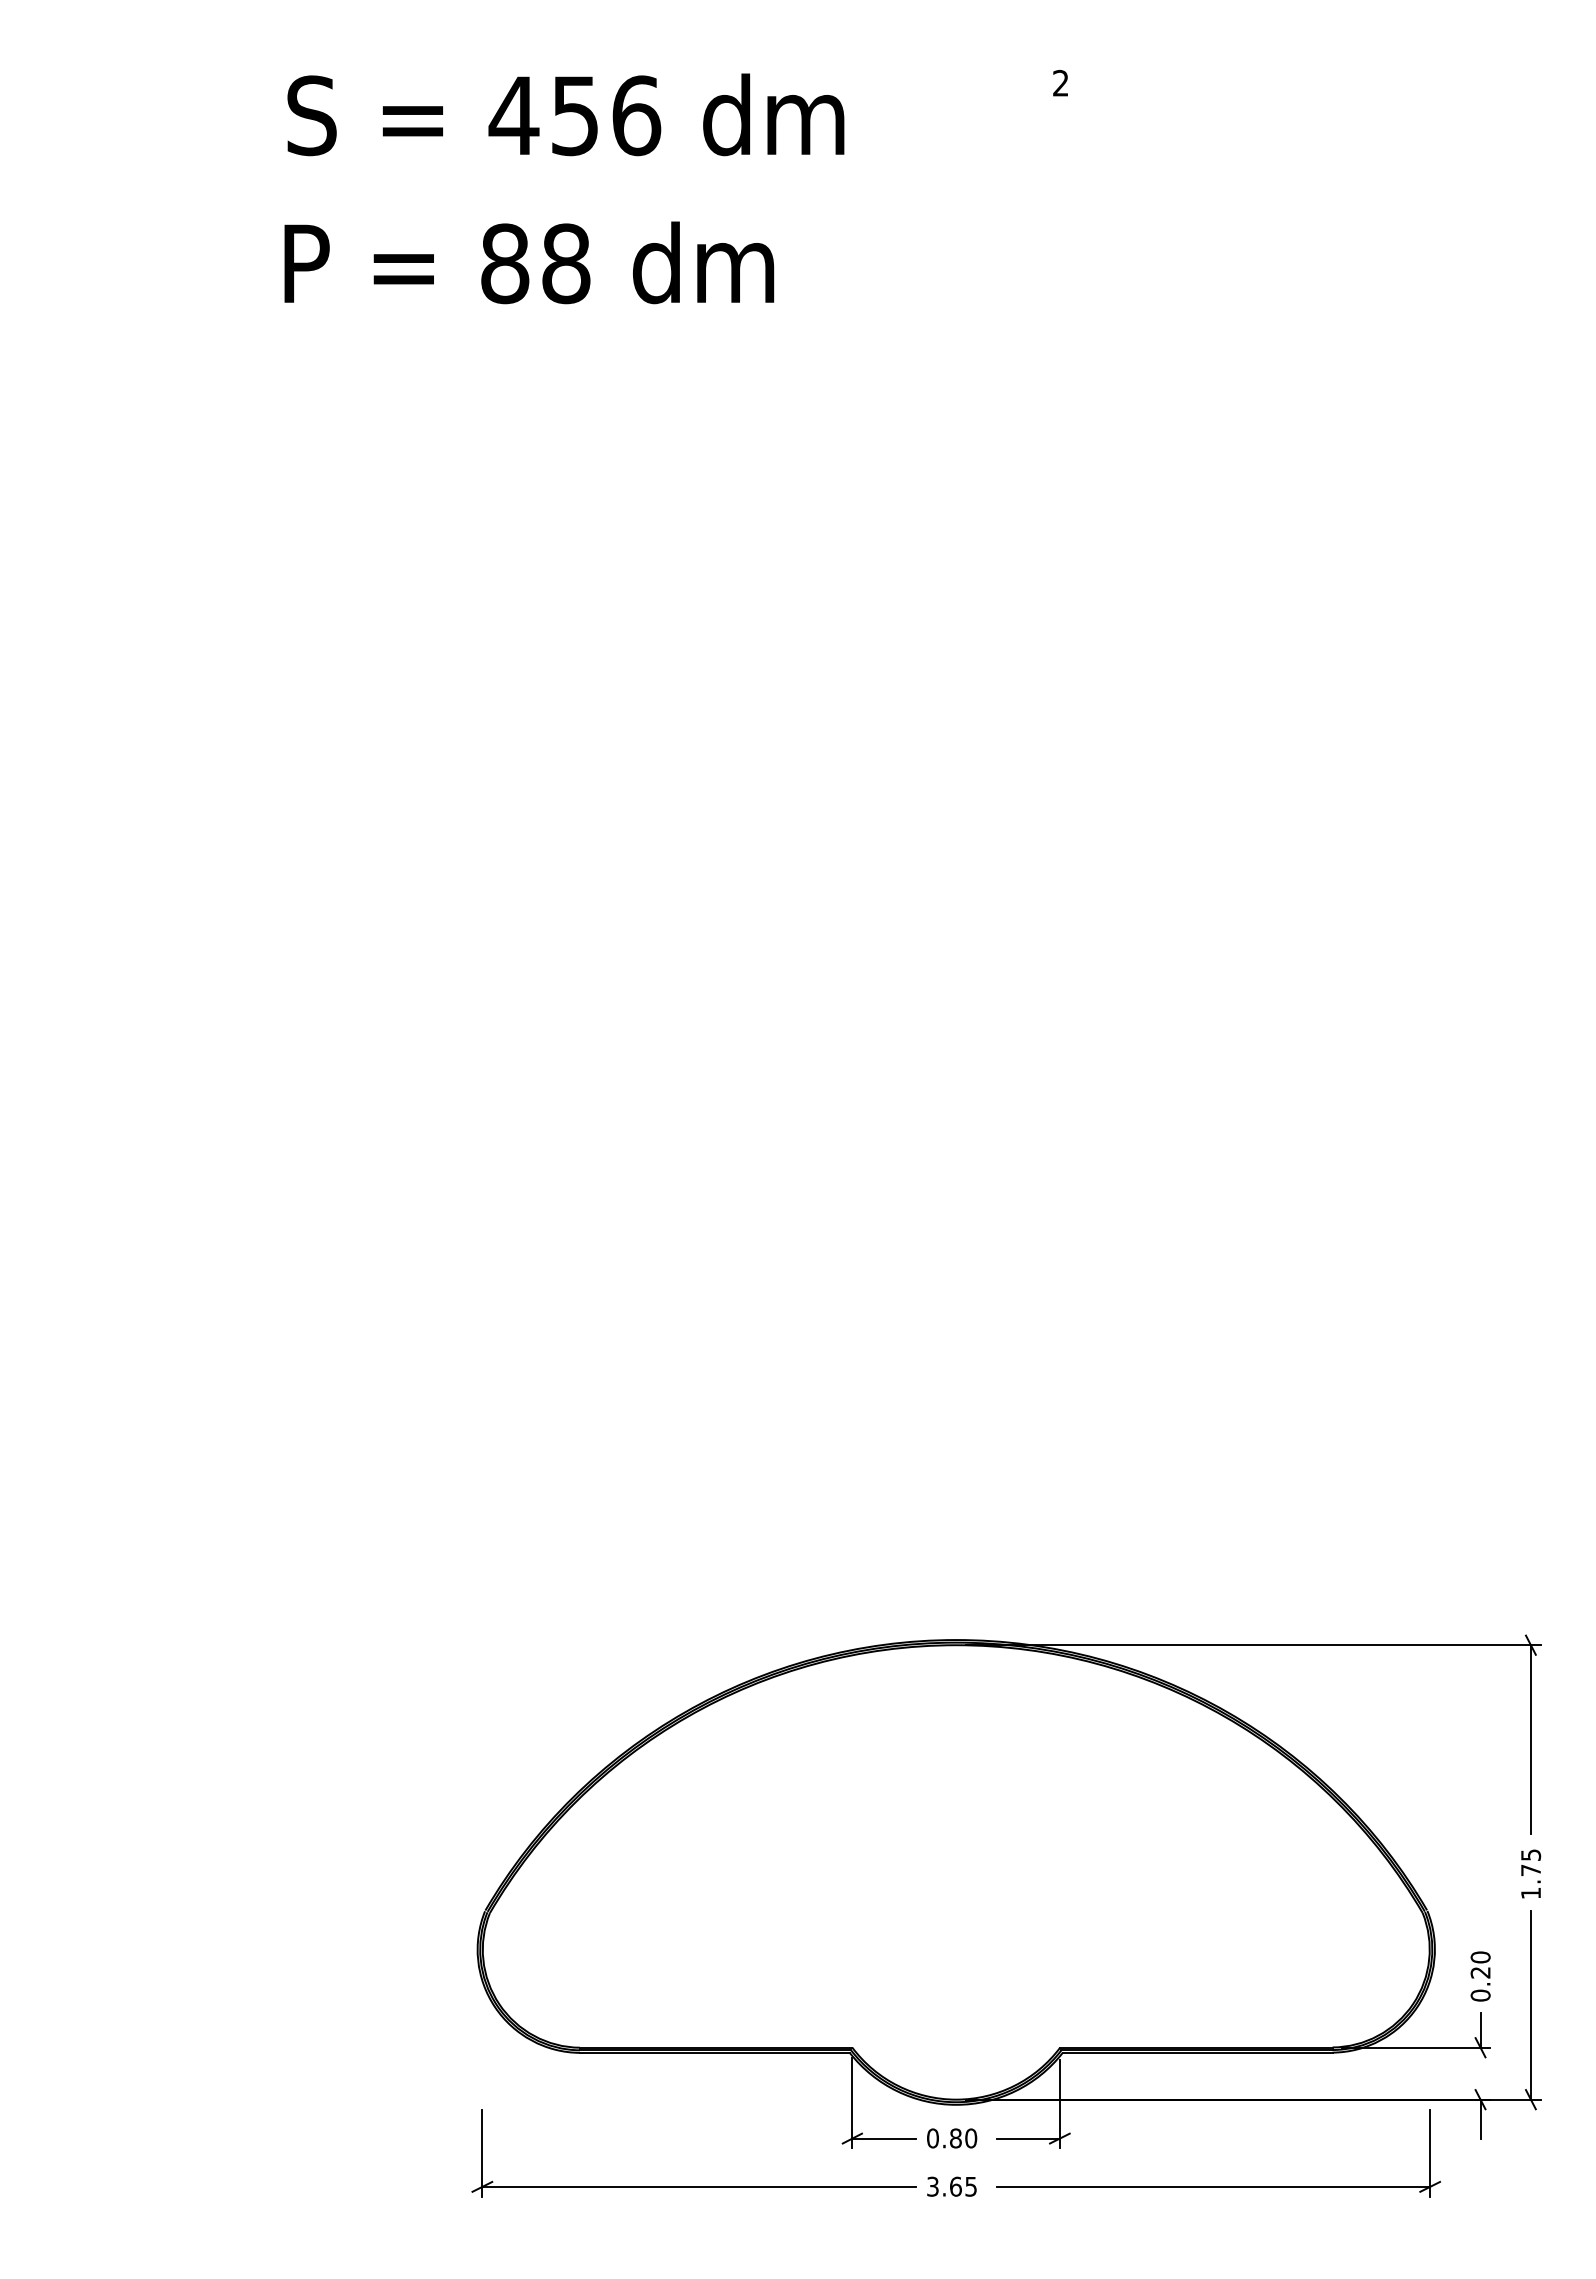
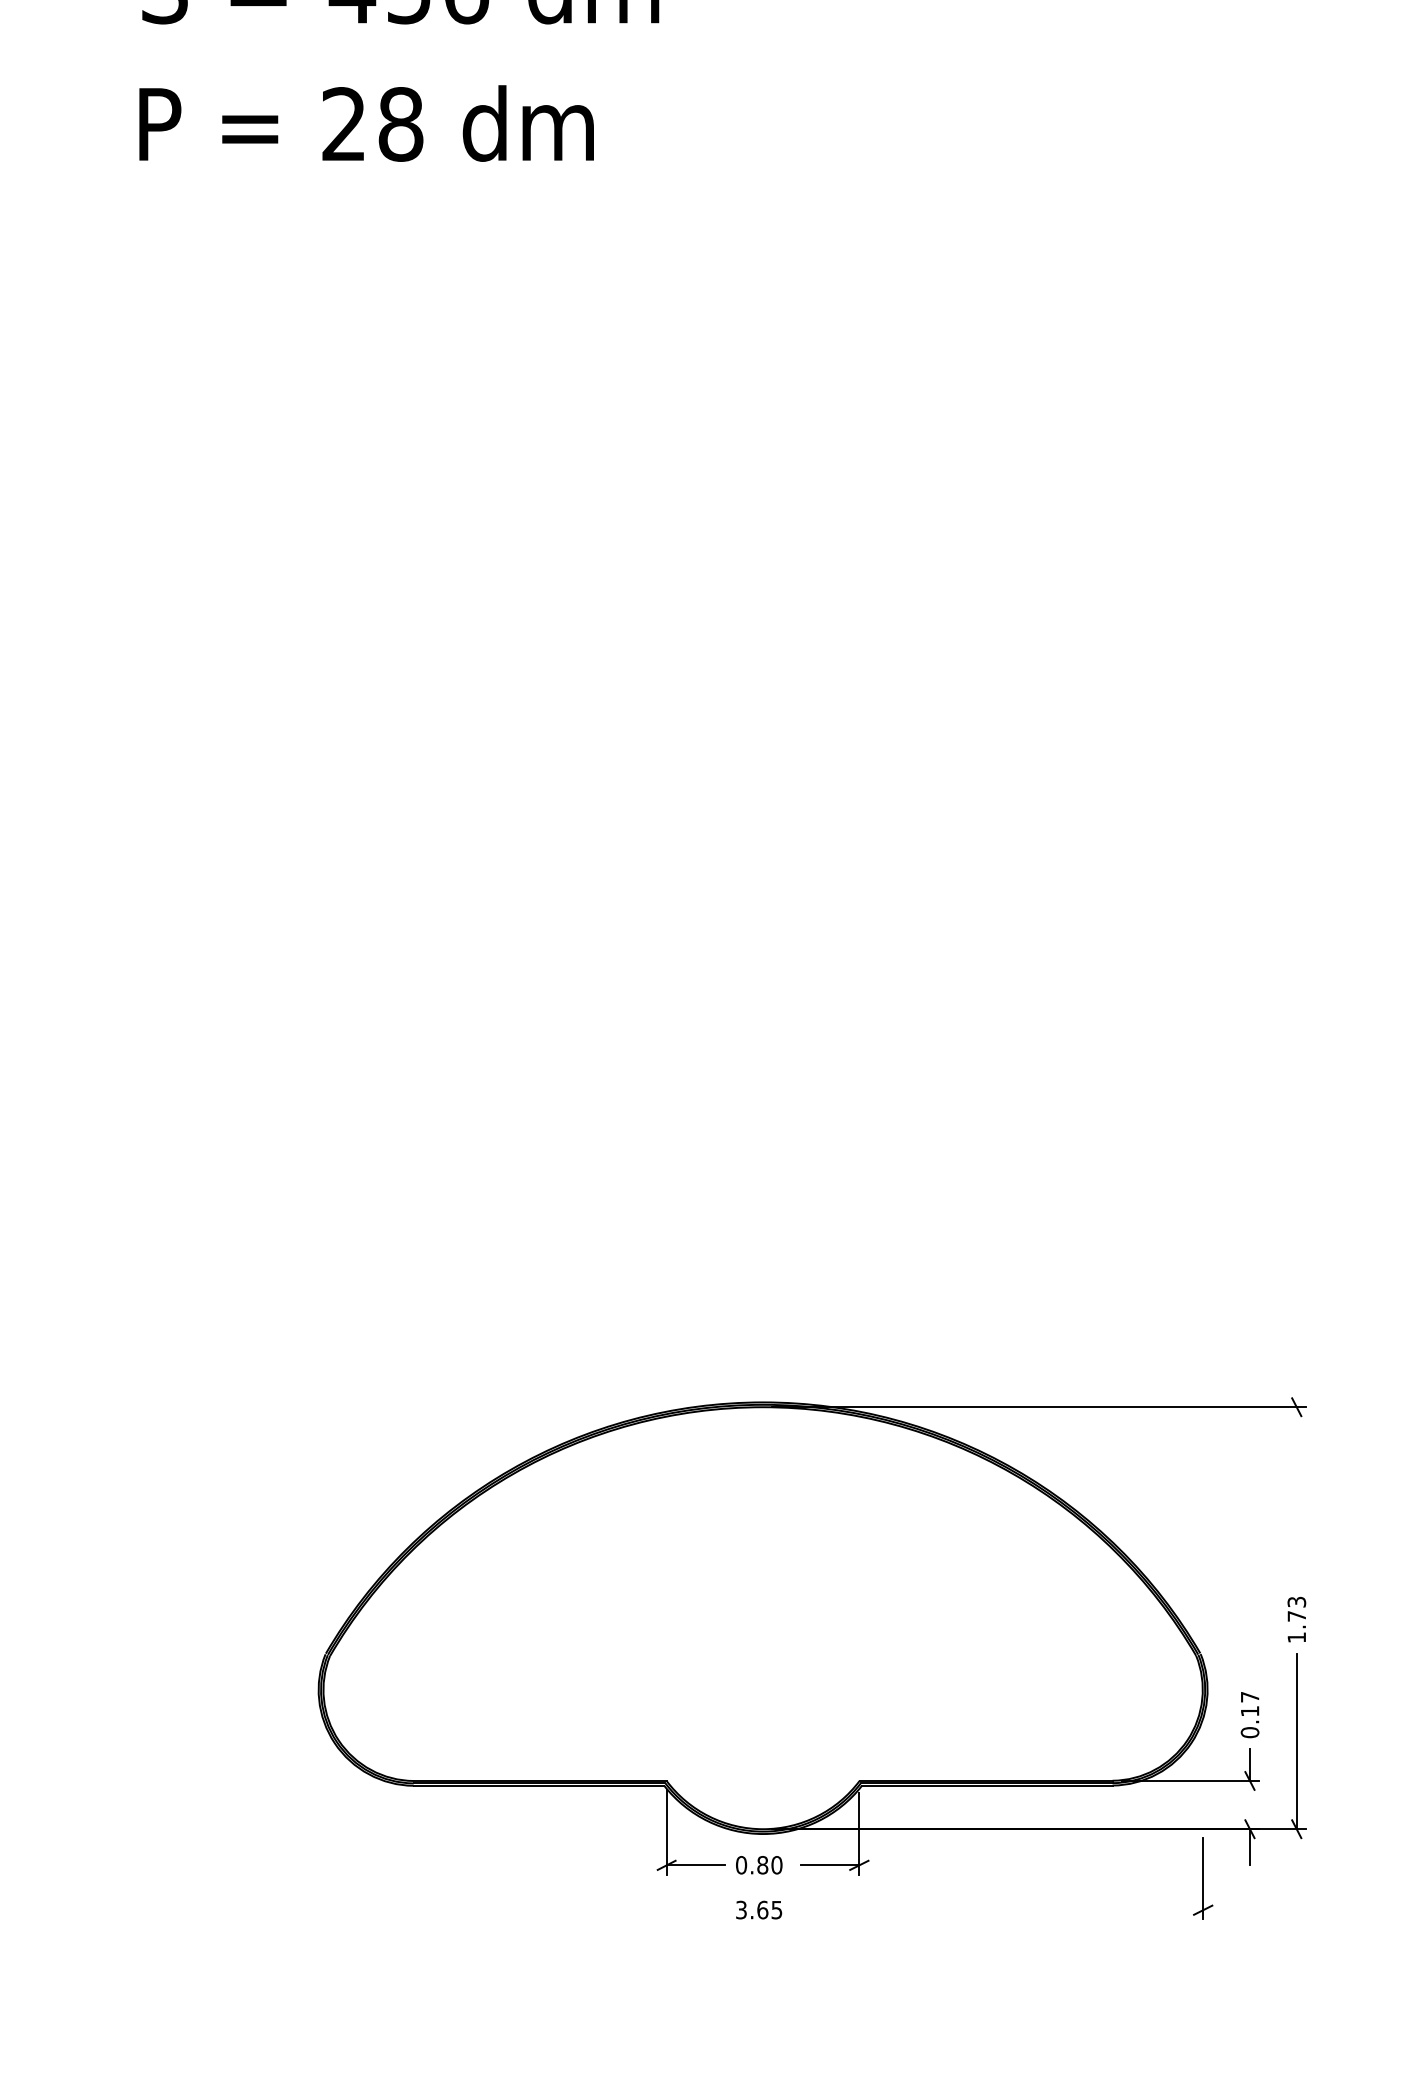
text: (505, 263) -> (344, 124), 88 -> 28
line: (1530, 1739) -> (1296, 1494), removed
text: (1530, 1854) -> (1296, 1601), 1.75 -> 1.73
text: (1480, 1964) -> (1249, 1703), 0.20 -> 0.17
part: (693, 2186) -> (519, 1909), removed
line: (1213, 2186) -> (1001, 1909), removed

